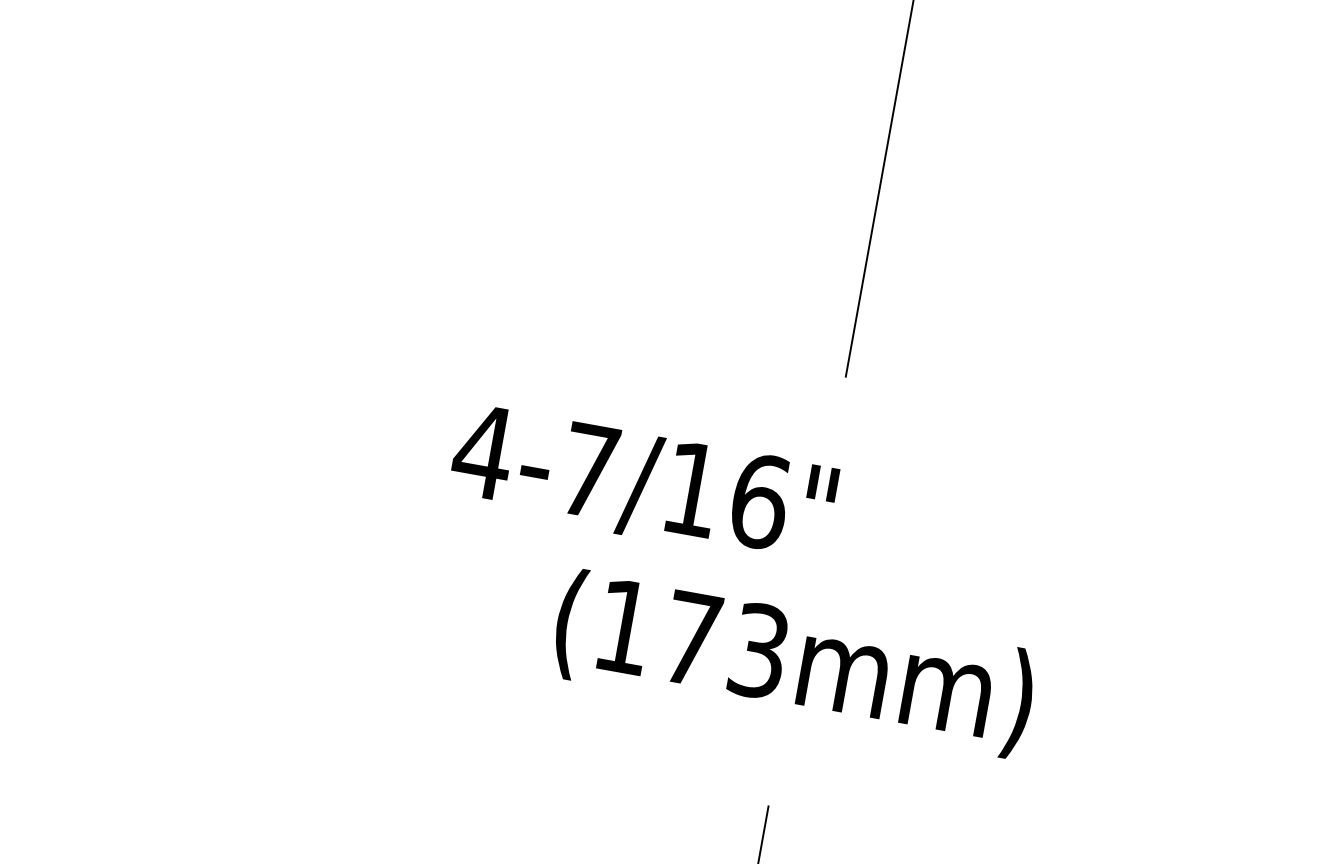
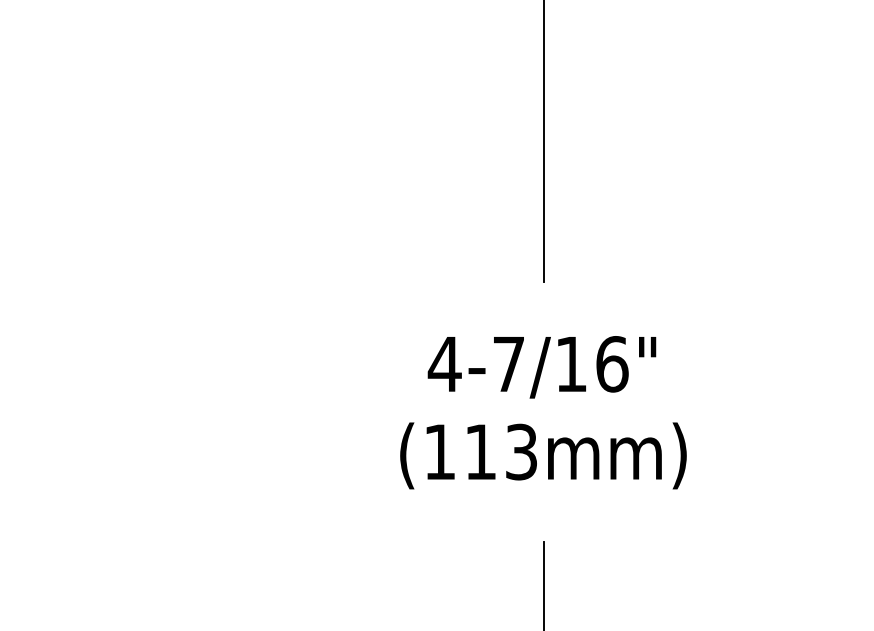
text: (642, 485) -> (541, 367), moved
text: (691, 637) -> (480, 451), (173mm) -> (113mm)

